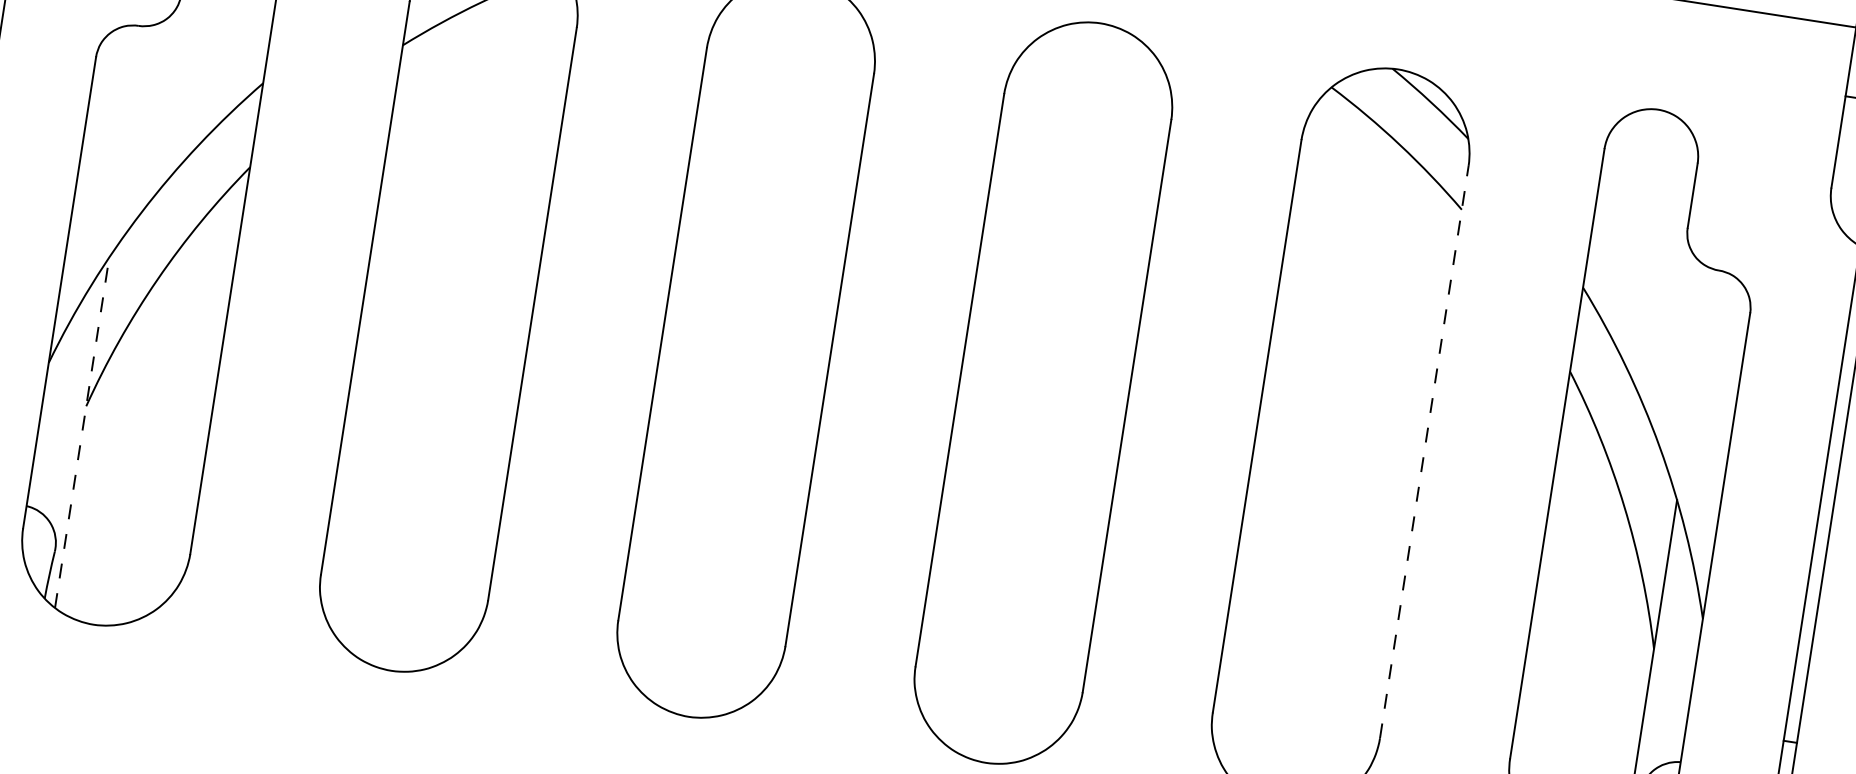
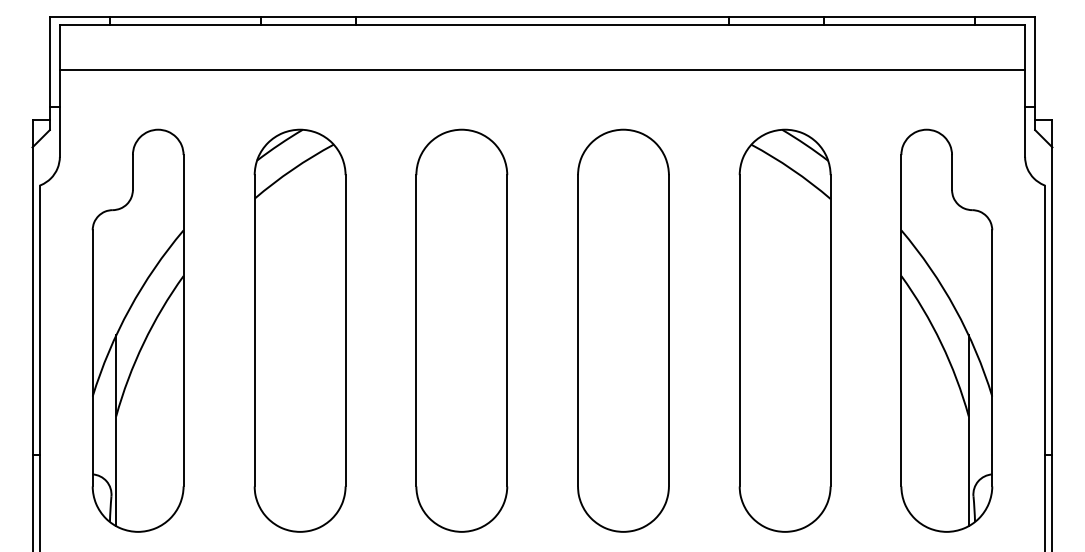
line: (82, 432) -> (116, 430), dashed -> solid
line: (1424, 451) -> (830, 330), dashed -> solid

